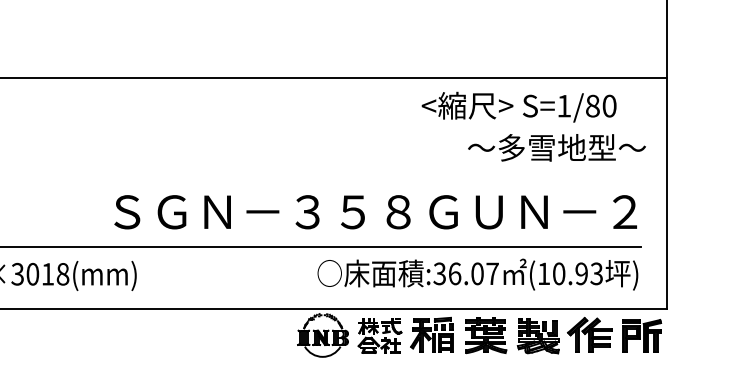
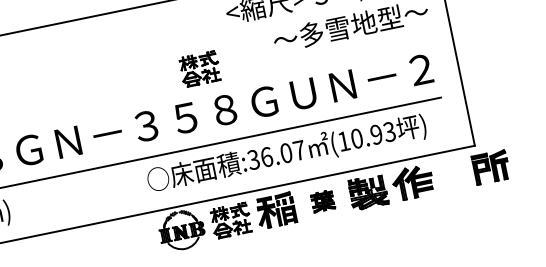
part: (379, 160) -> (199, 68), added
text: (477, 274) -> (286, 153), moved
part: (486, 335) -> (323, 201), size x0.6
part: (642, 335) -> (491, 166), moved

